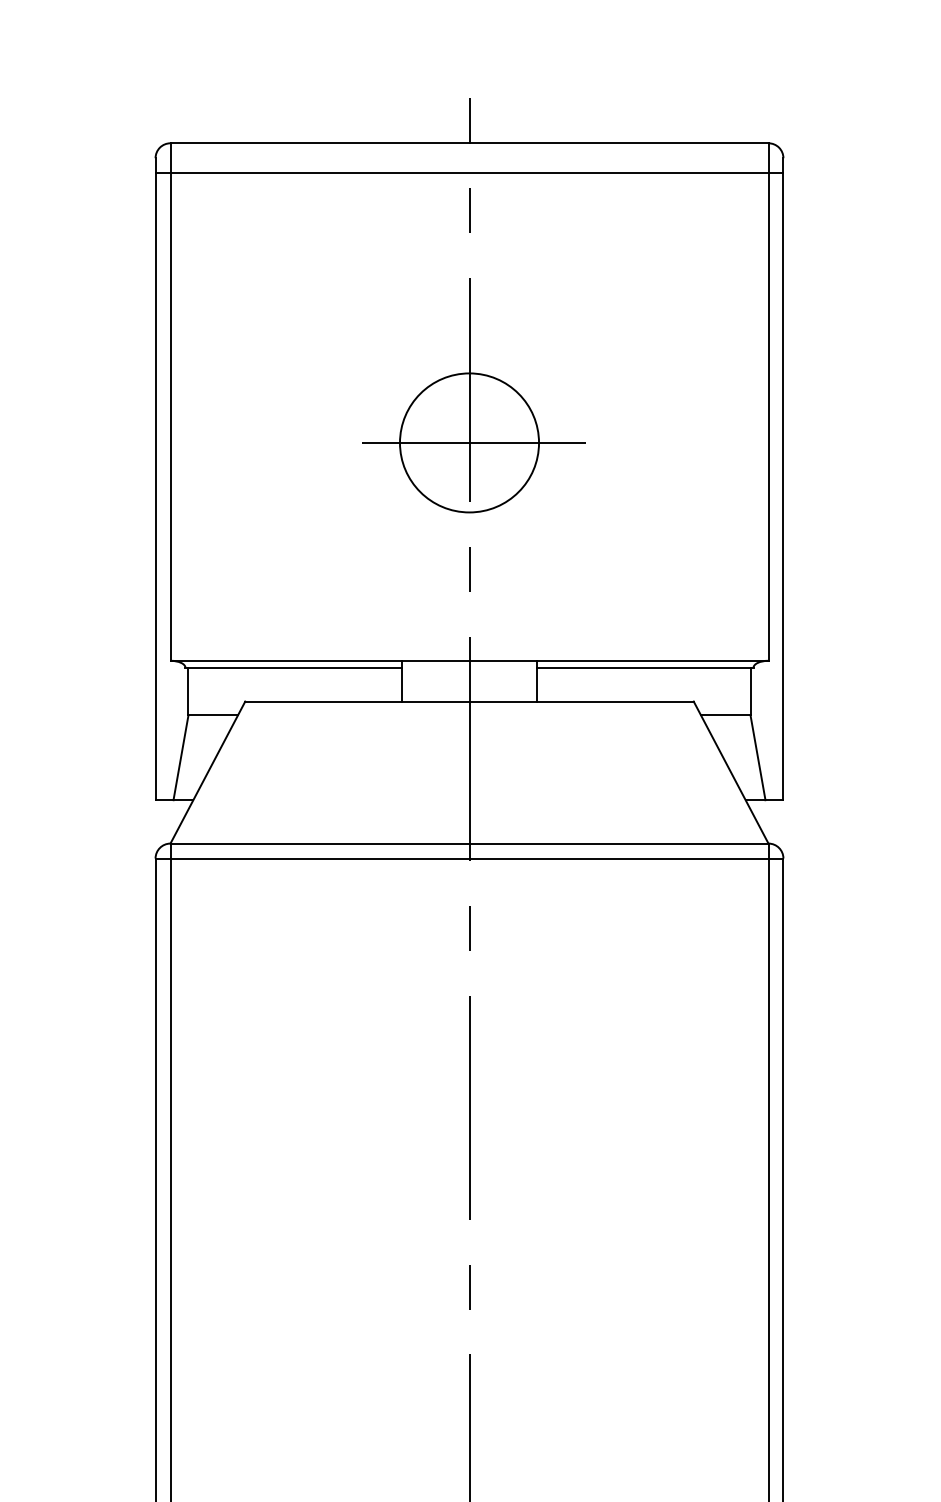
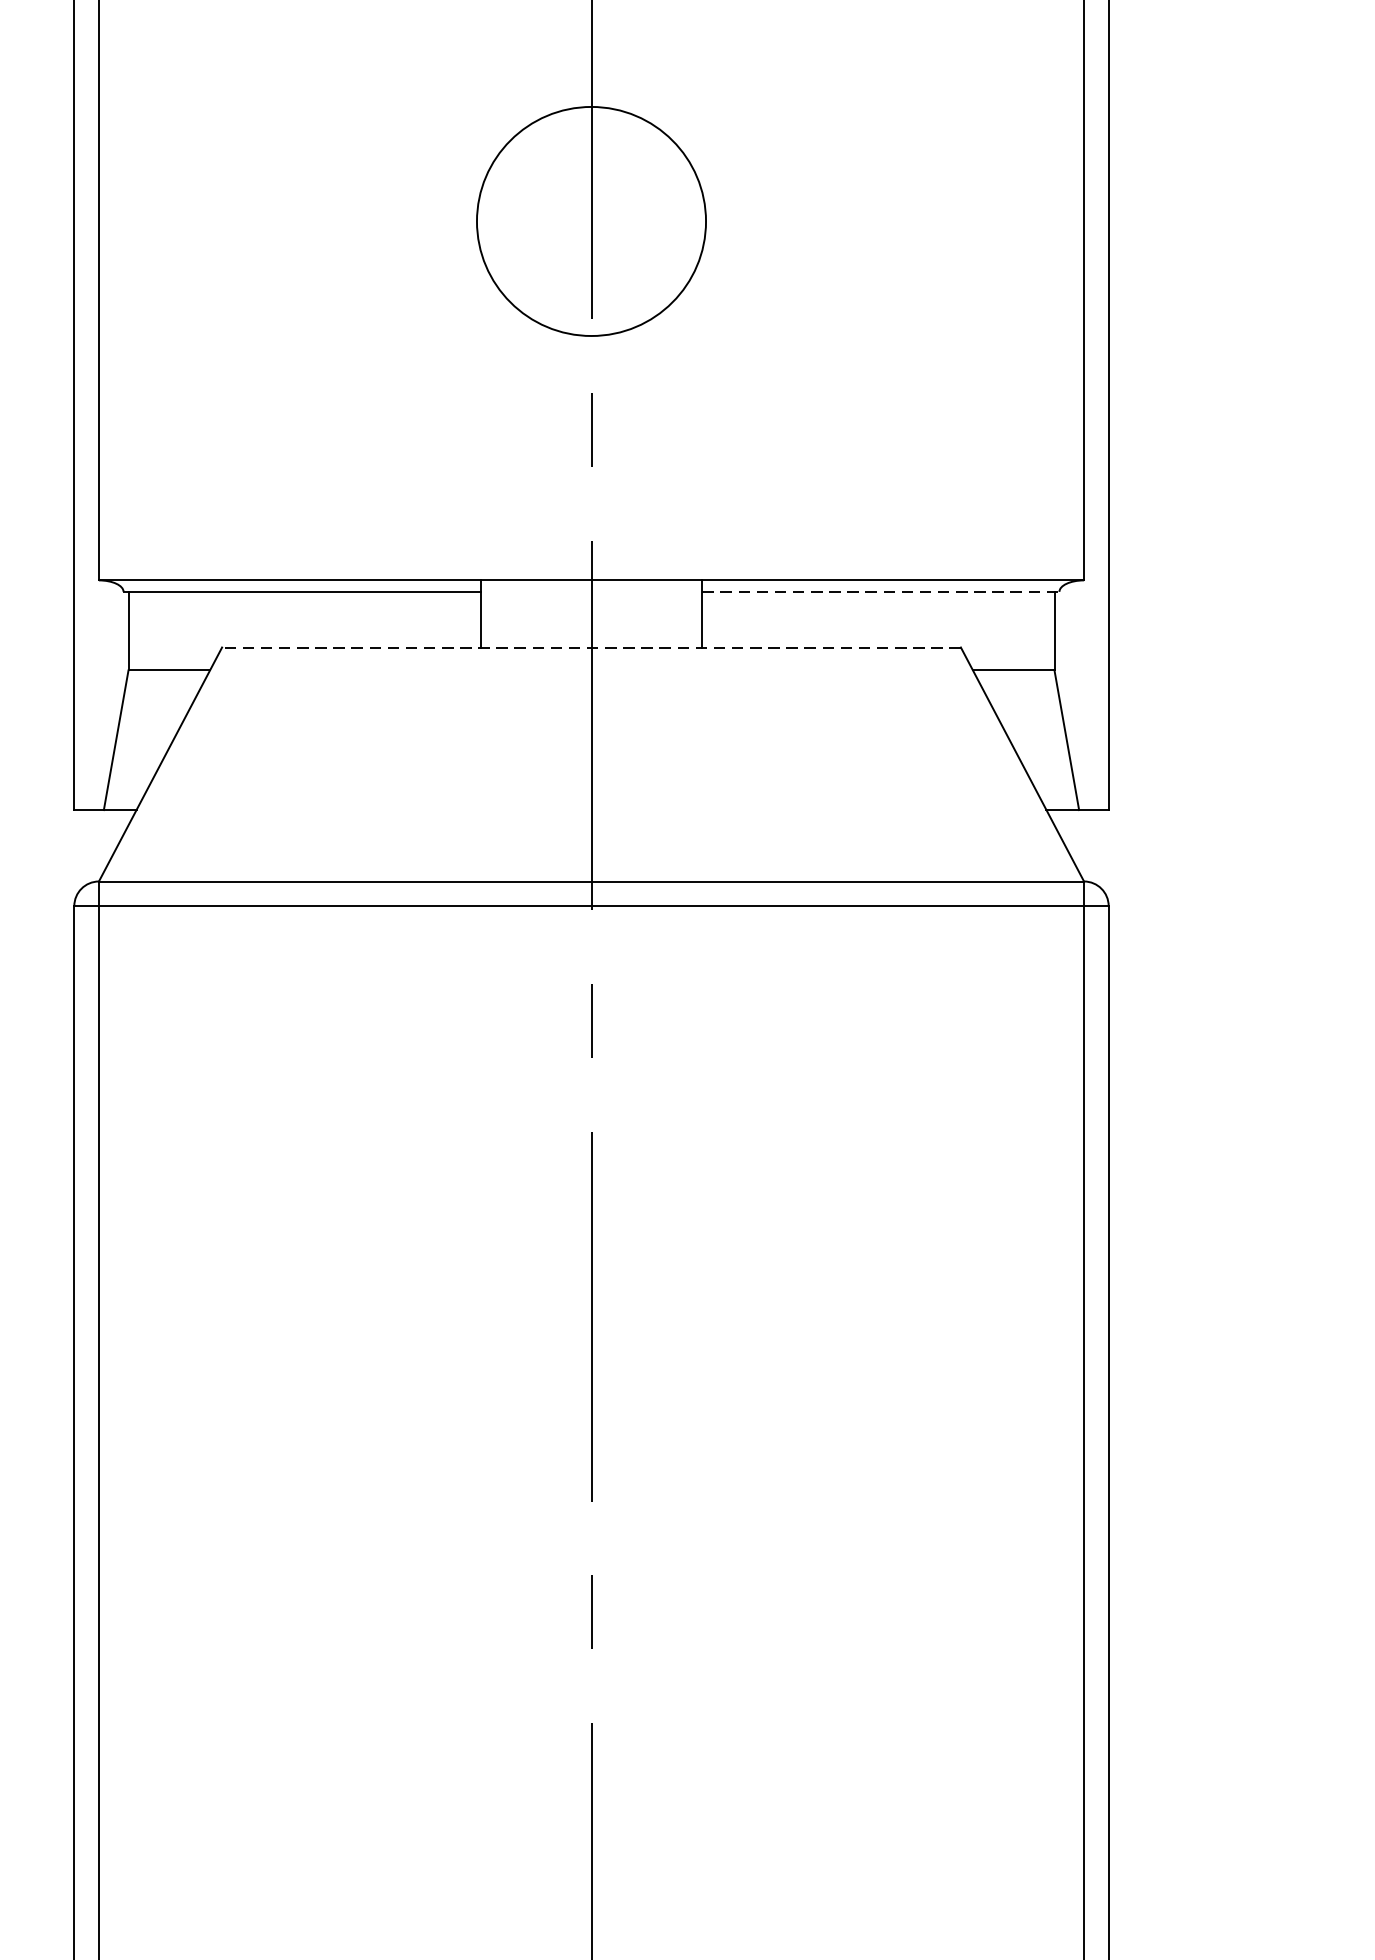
line: (469, 442) -> (591, 220), removed
line: (645, 667) -> (881, 591), solid -> dashed
line: (469, 701) -> (591, 647), solid -> dashed

